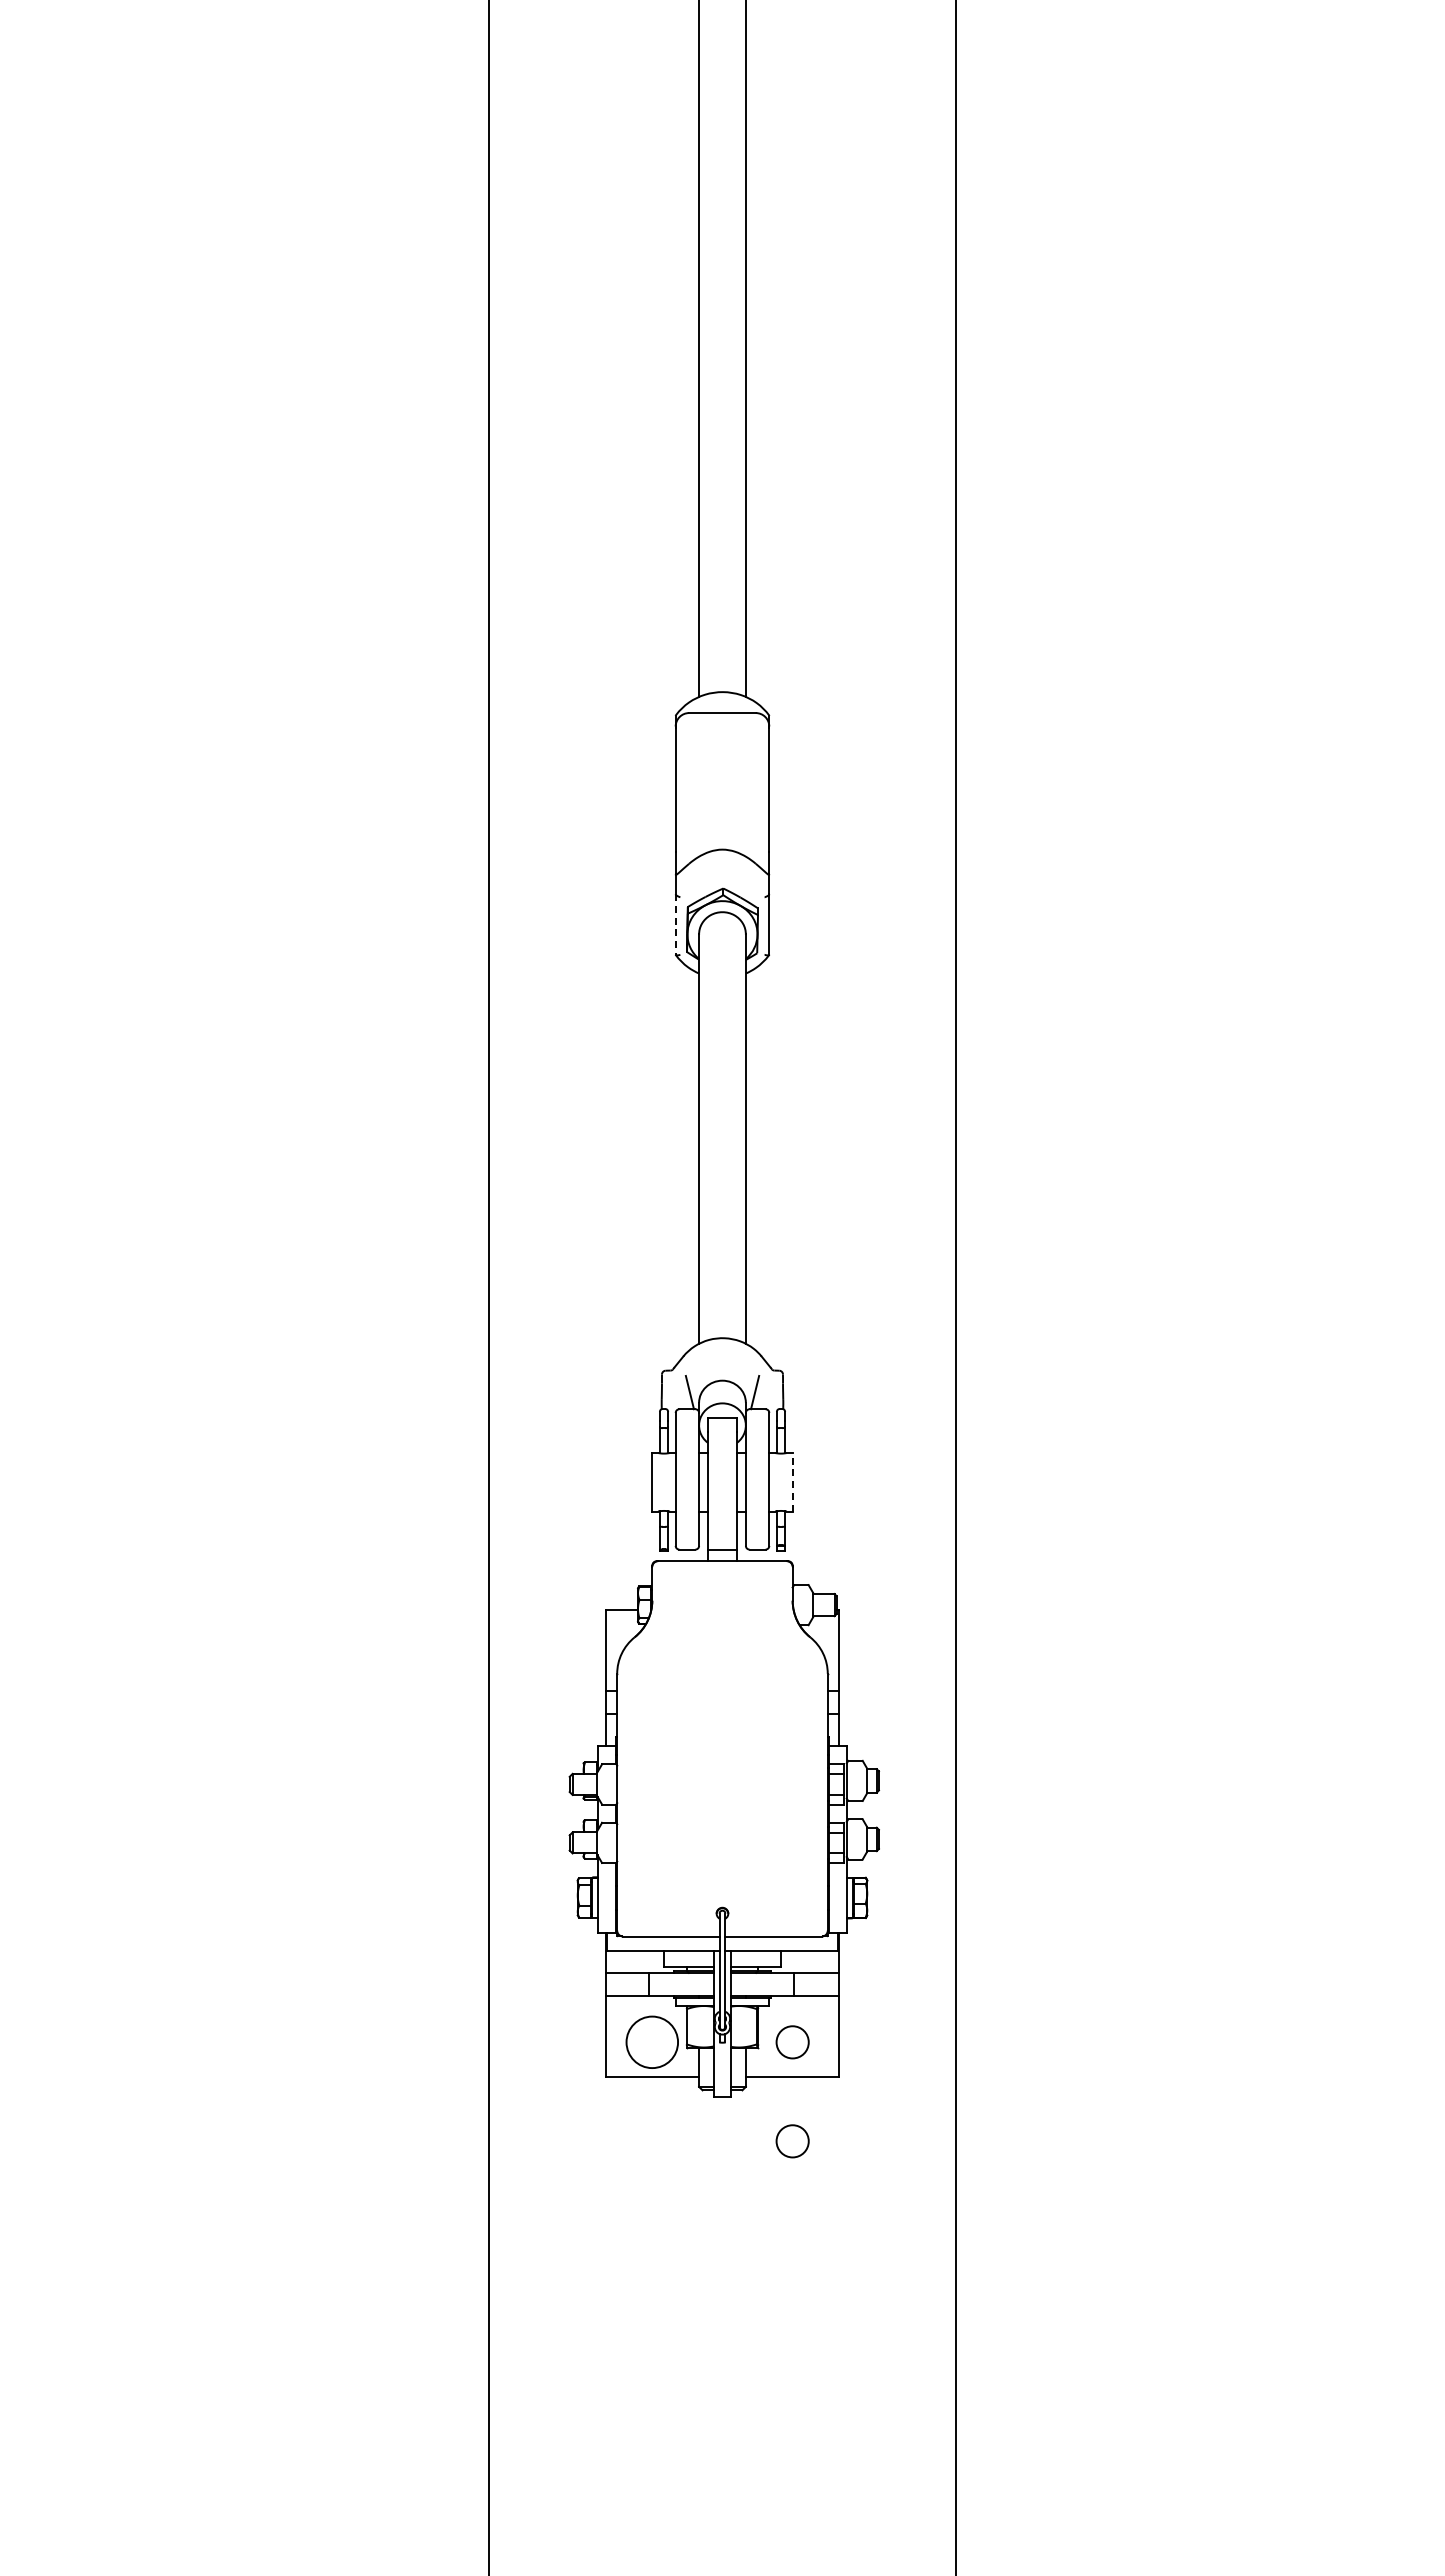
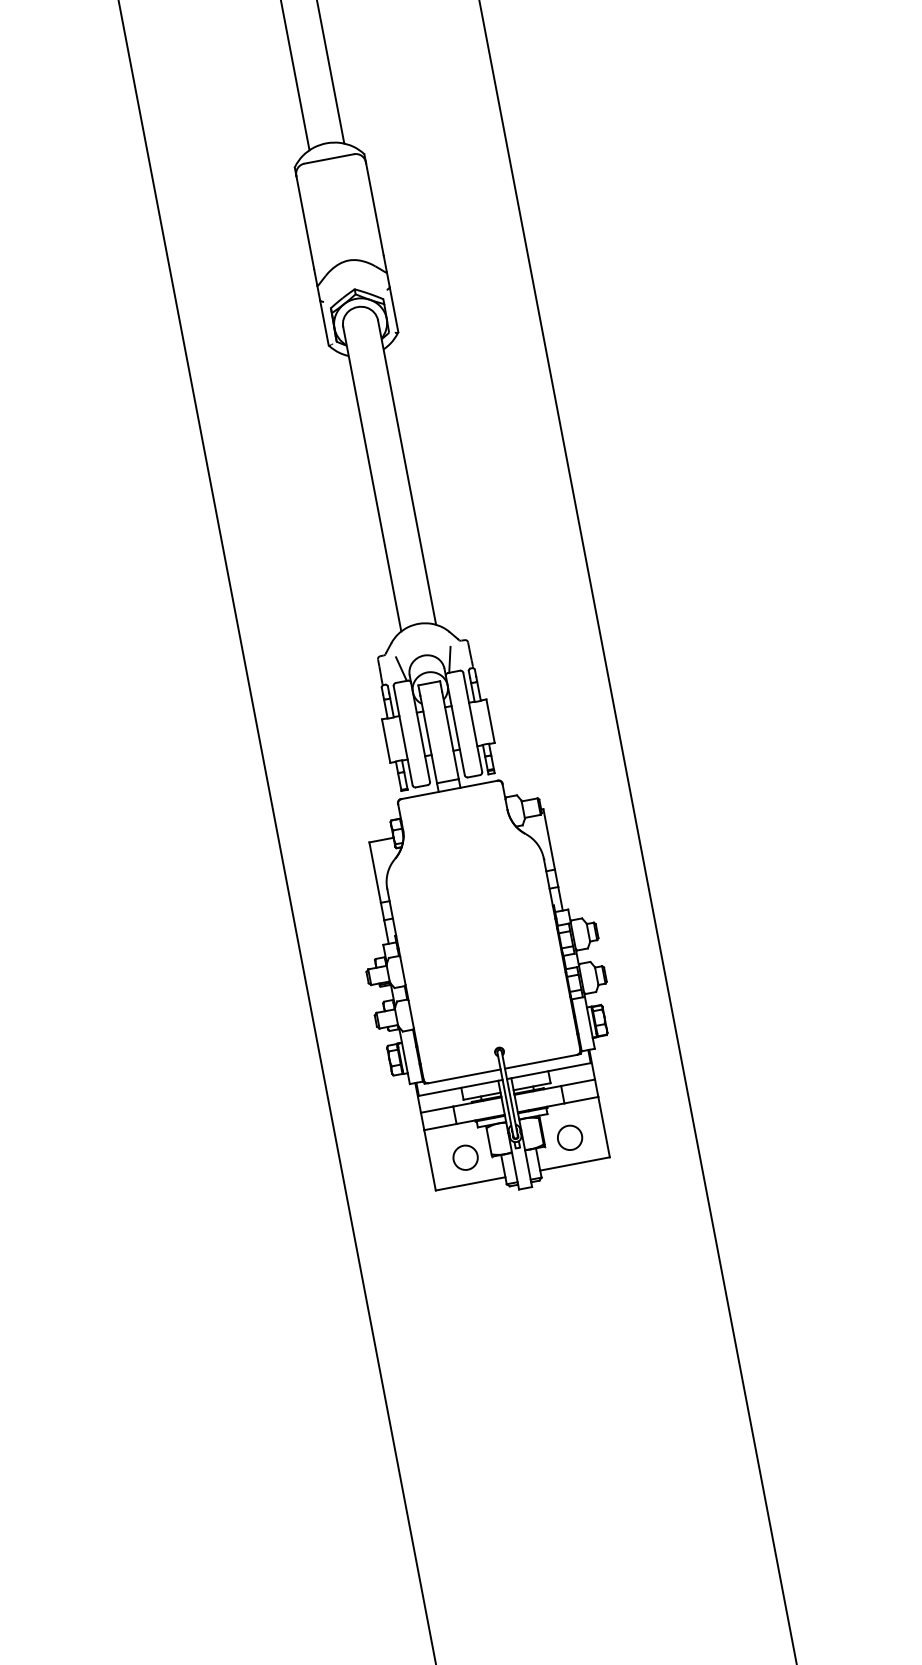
line: (675, 925) -> (324, 323), dashed -> solid
line: (792, 1481) -> (490, 720), dashed -> solid
circle: (652, 2042) -> (465, 1157), size x0.62
circle: (792, 2141) -> (583, 1211), removed

